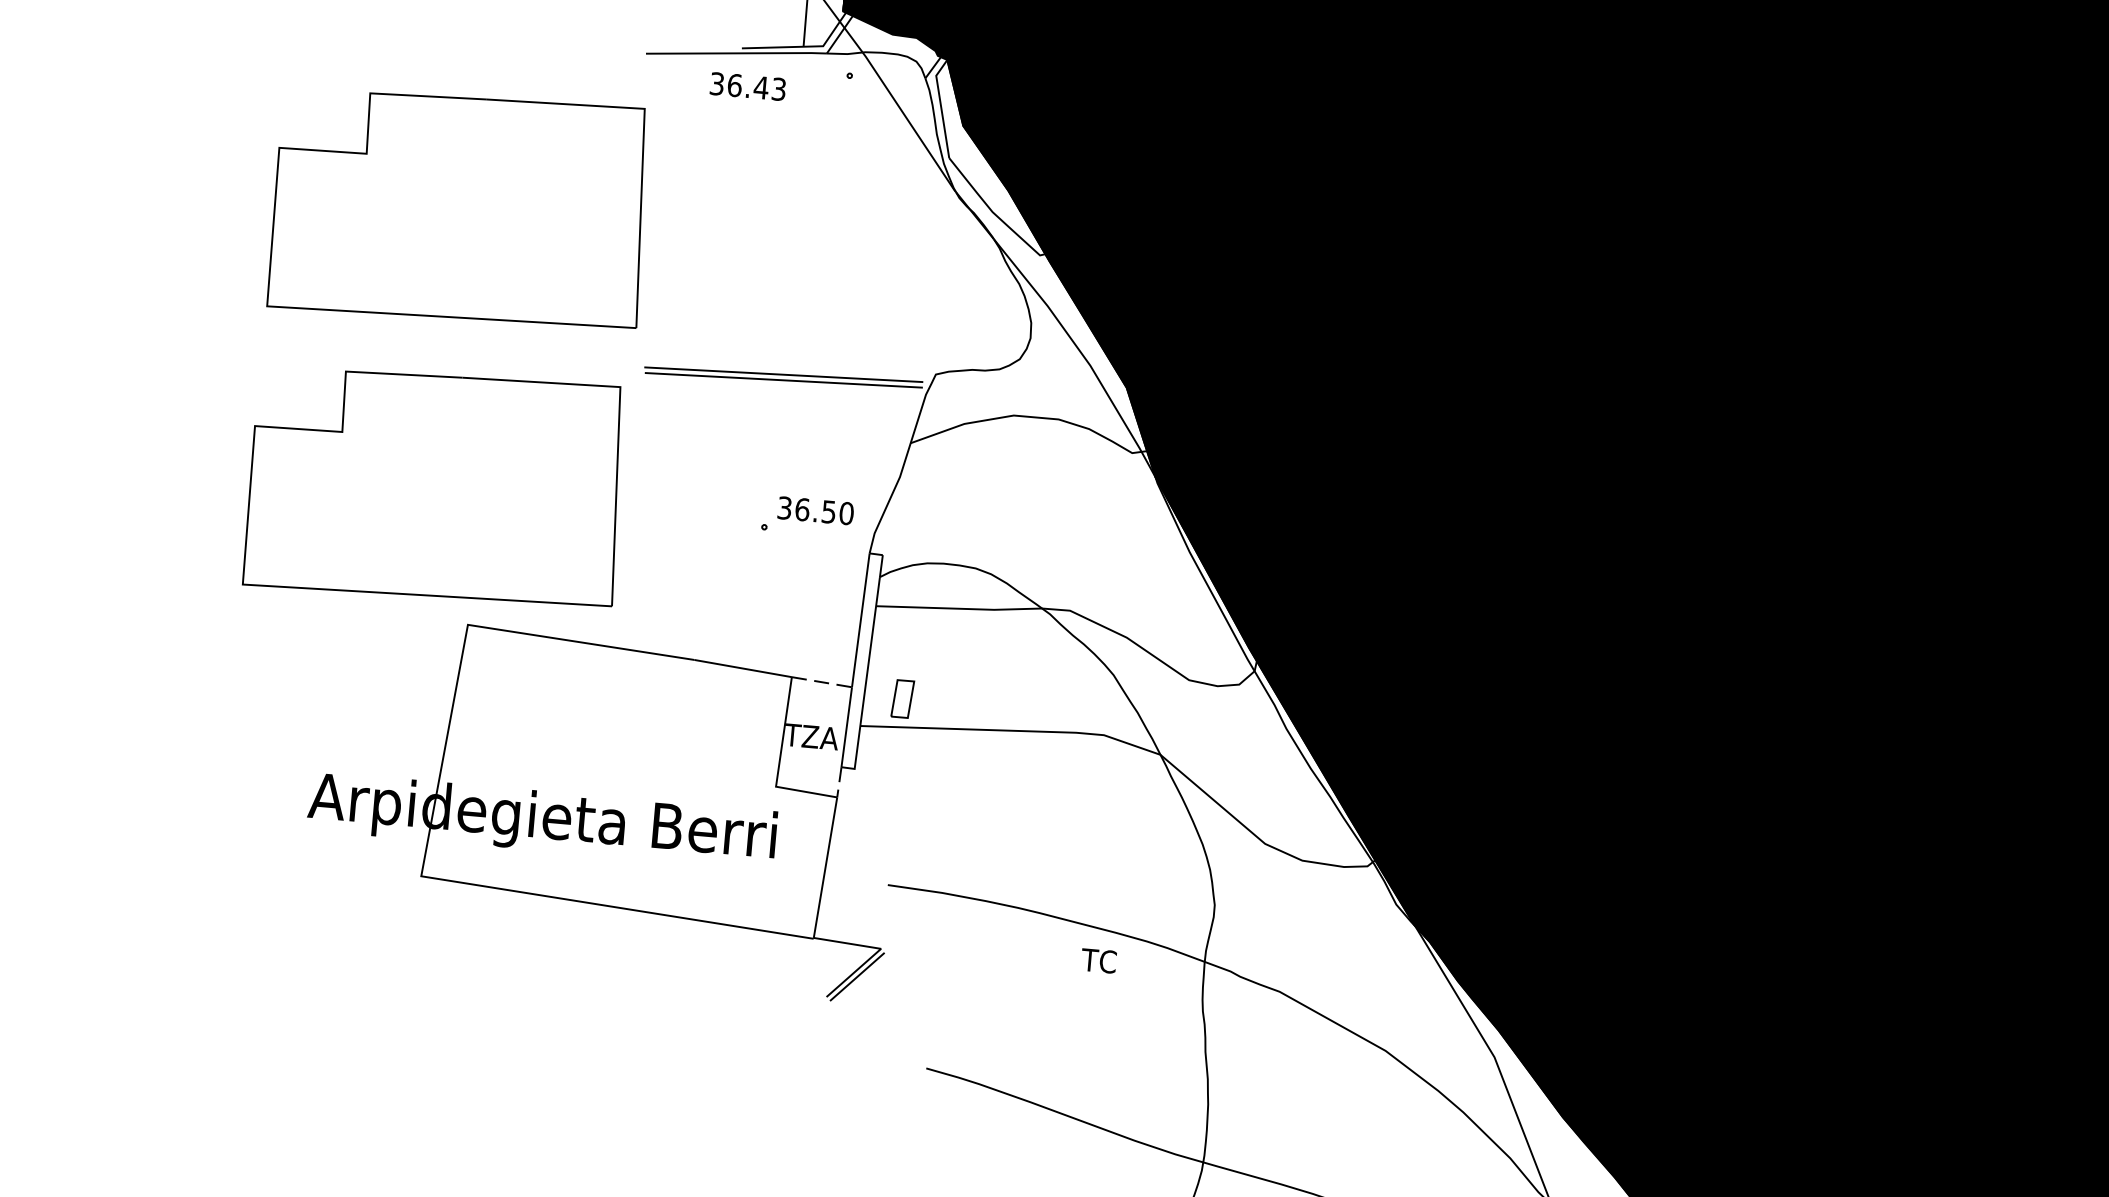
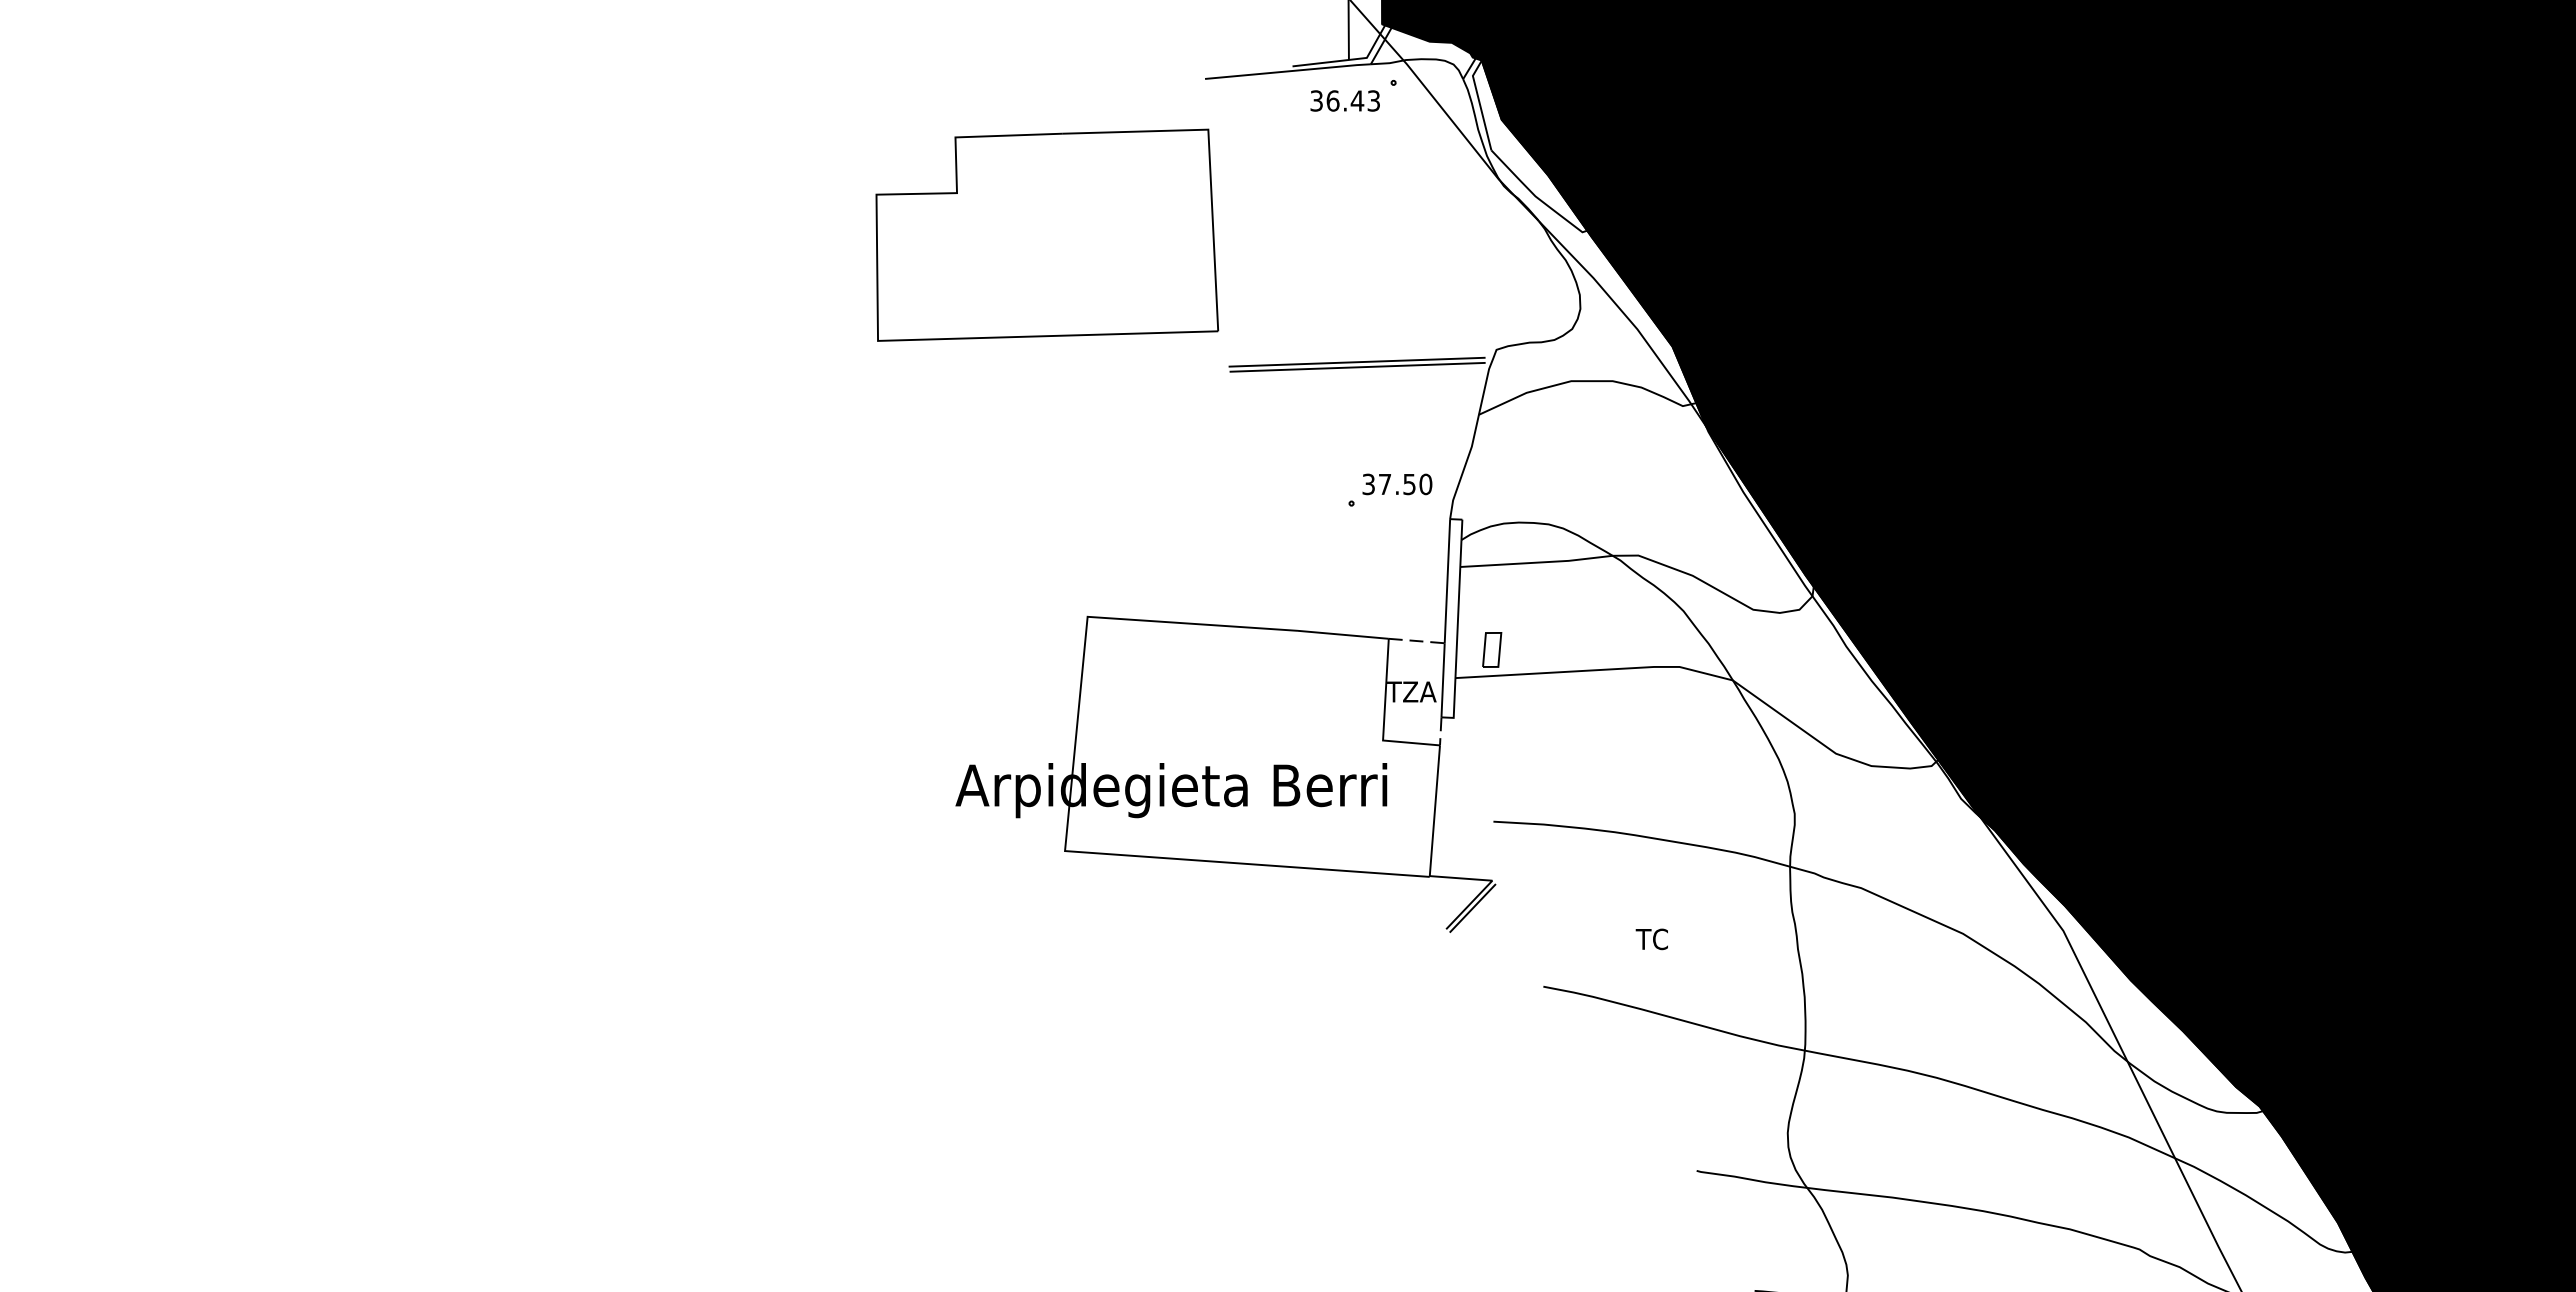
text: (747, 86) -> (1344, 100), moved
part: (436, 485) -> (1047, 491), removed
text: (801, 509) -> (1384, 484), 36.50 -> 37.50
text: (1098, 961) -> (1651, 939), moved

